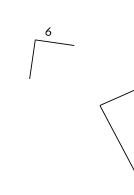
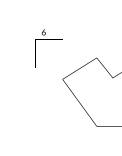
text: (51, 54) -> (48, 48), moved

